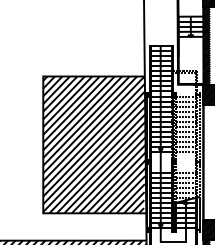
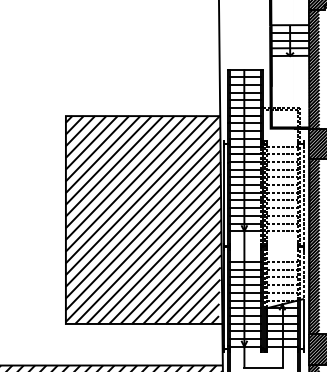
hatch: (206, 162) -> (313, 246), added

